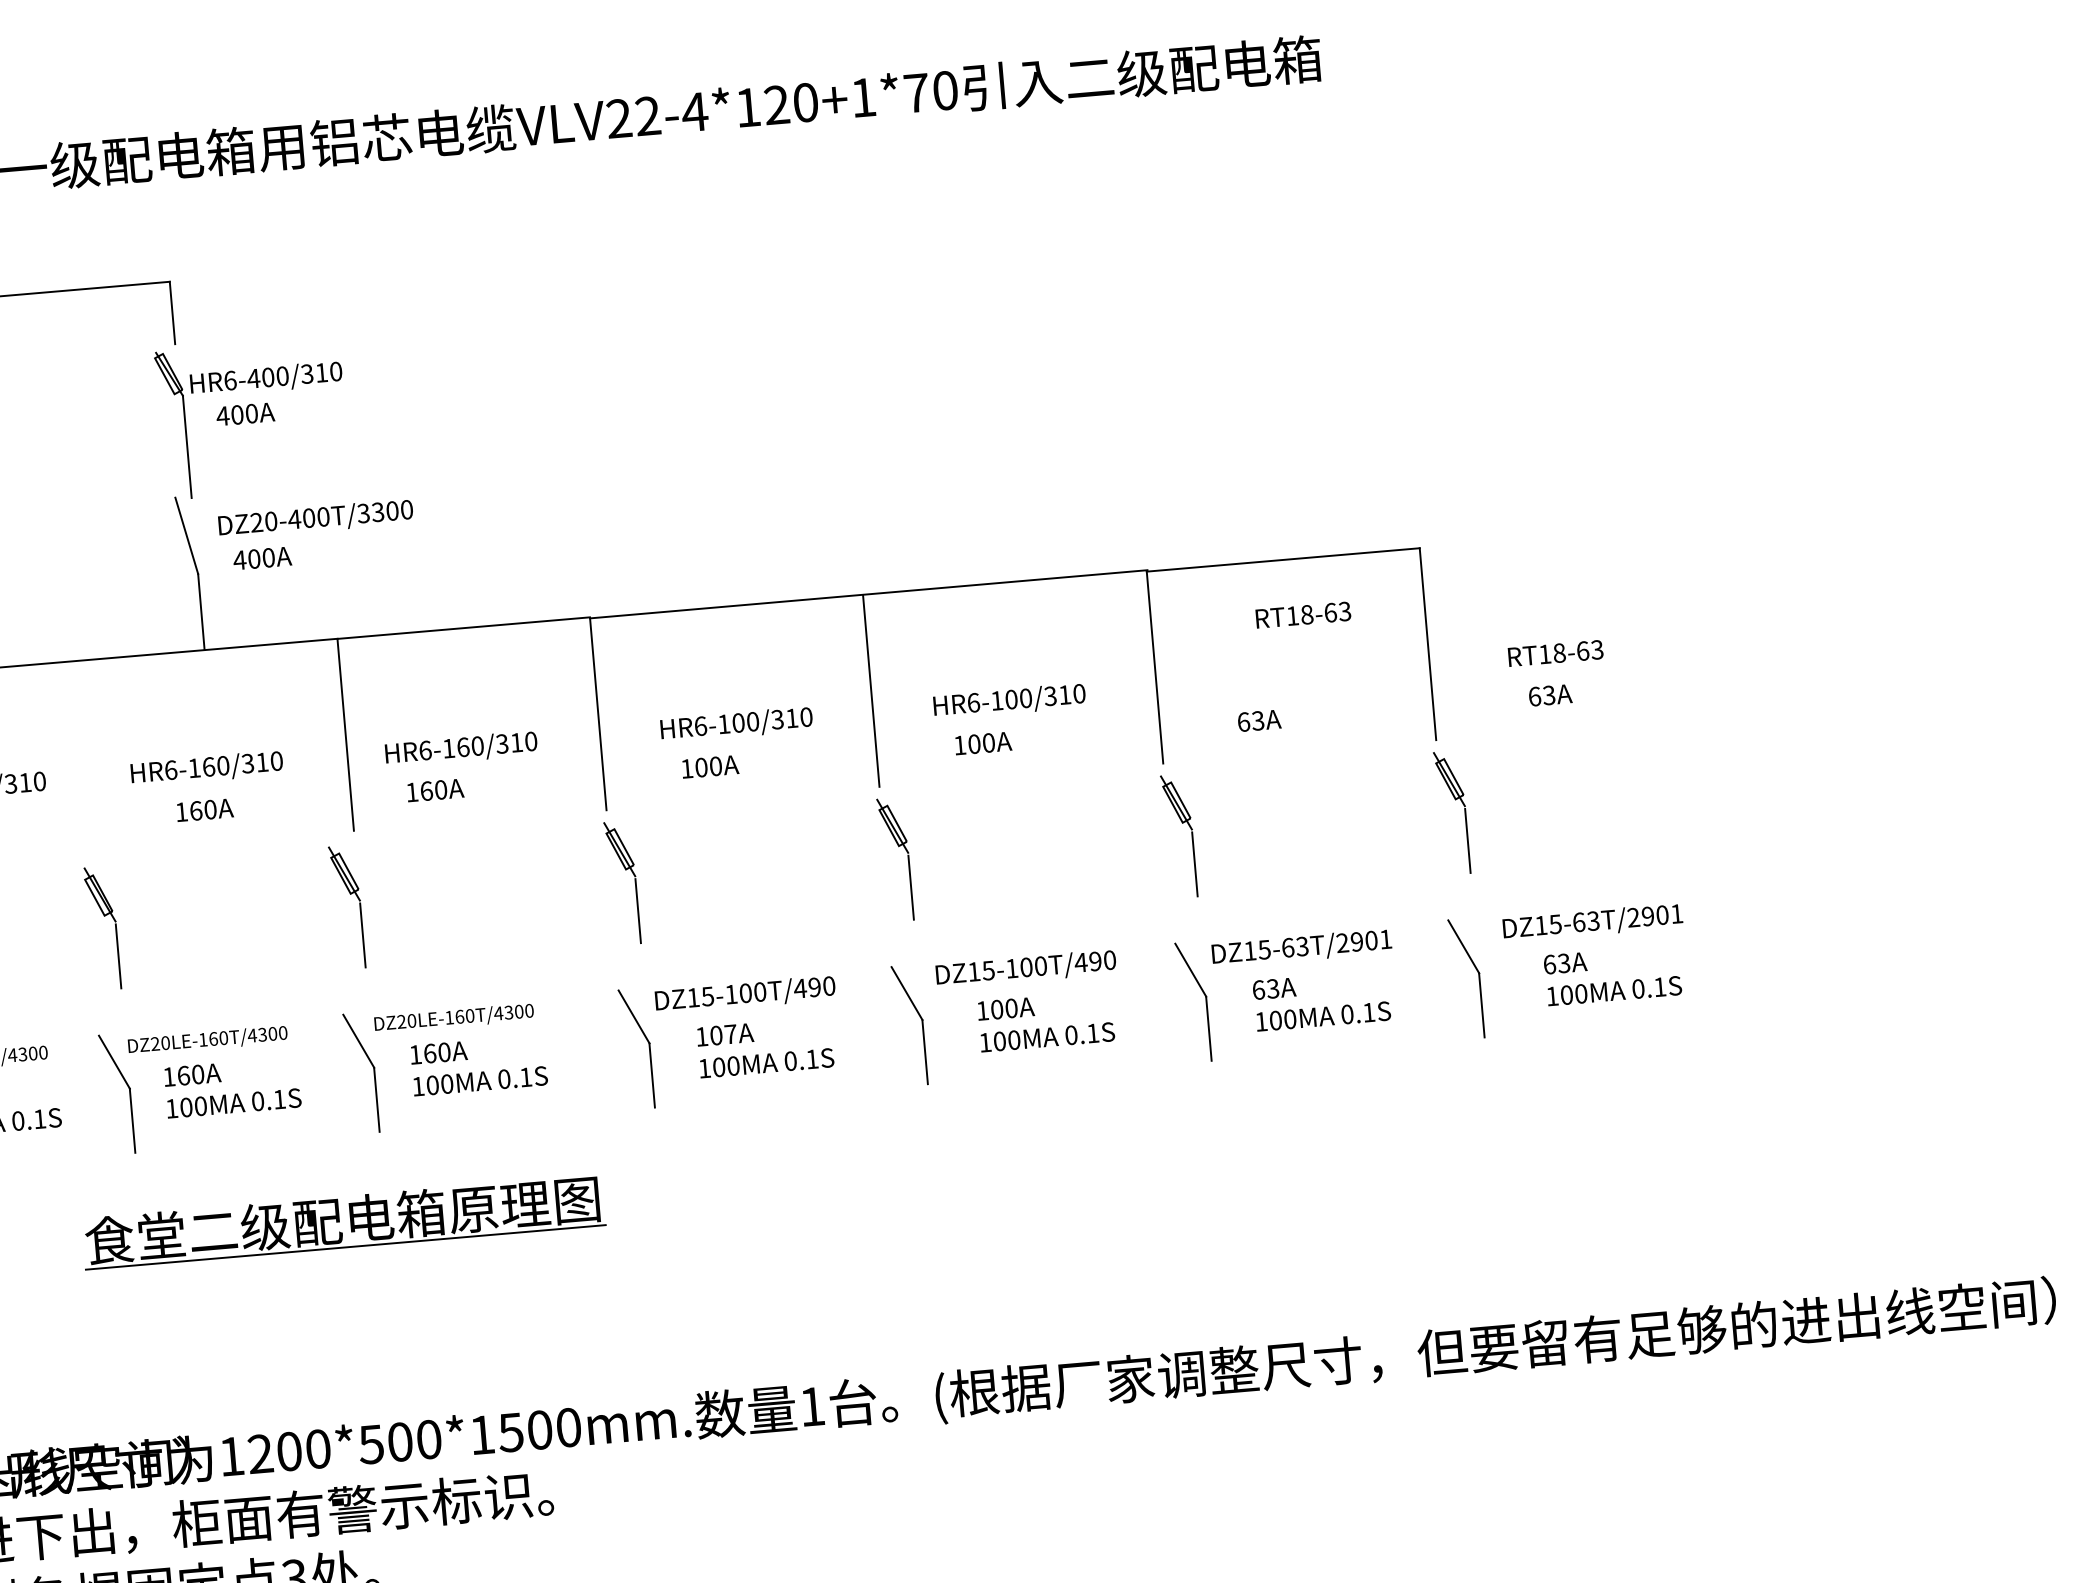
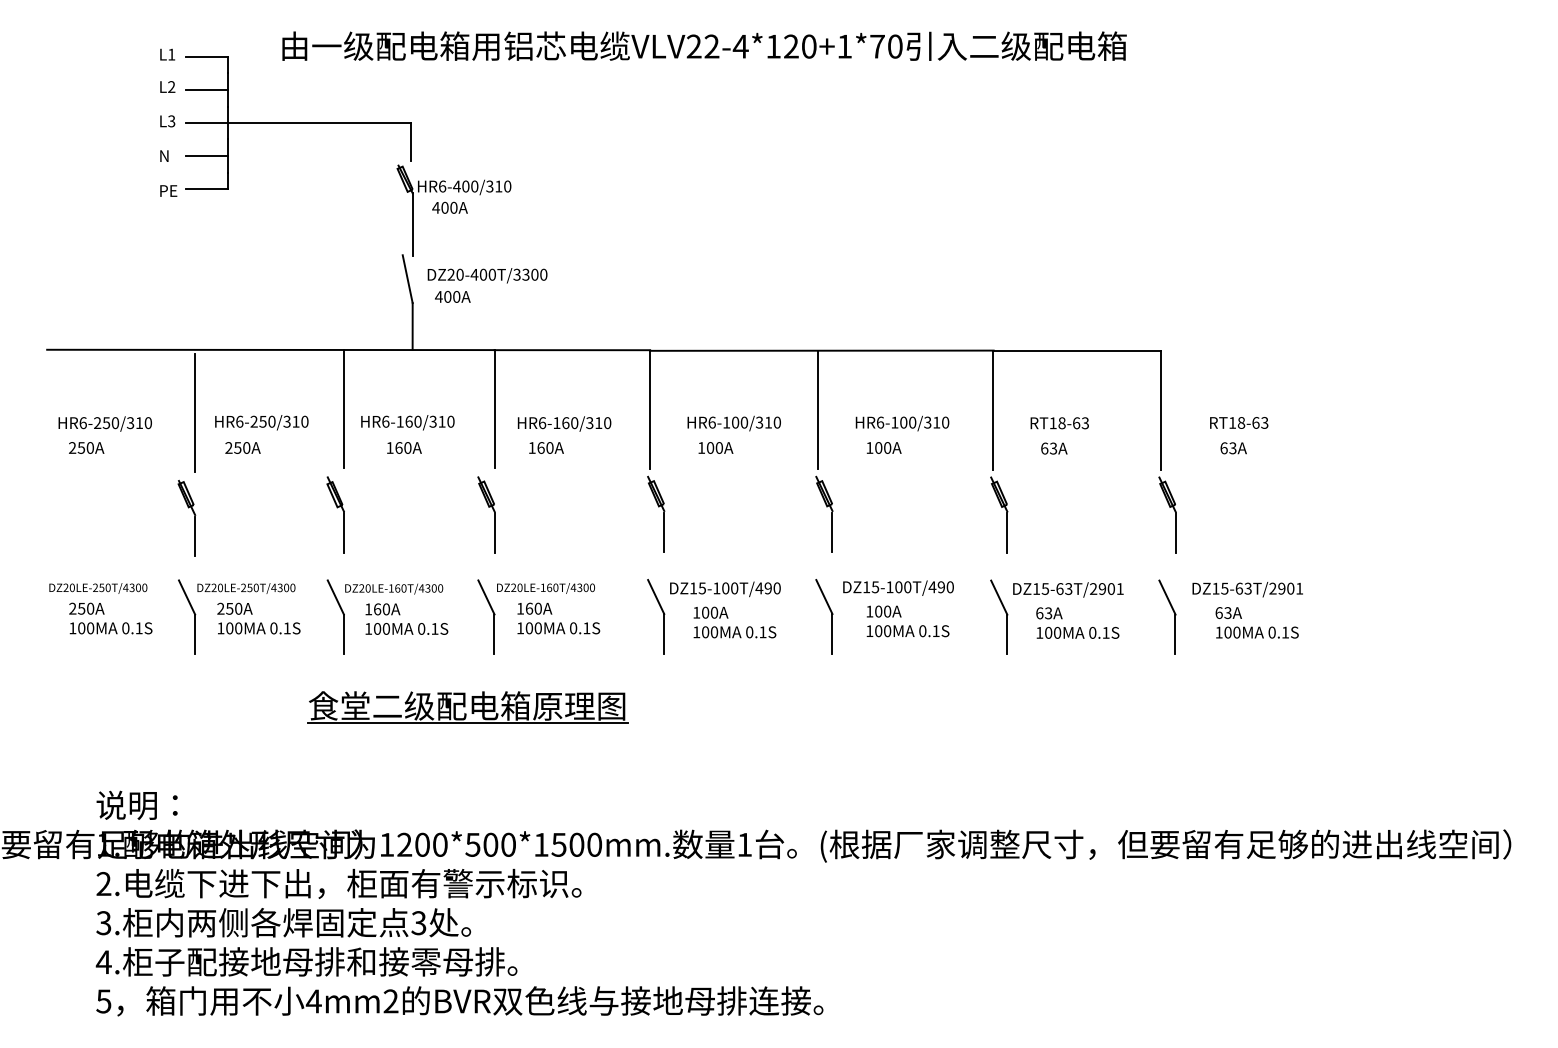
text: (1303, 615) -> (1059, 423), moved
line: (100, 756) -> (343, 409), added
text: (730, 1033) -> (714, 612), 107A -> 100A

